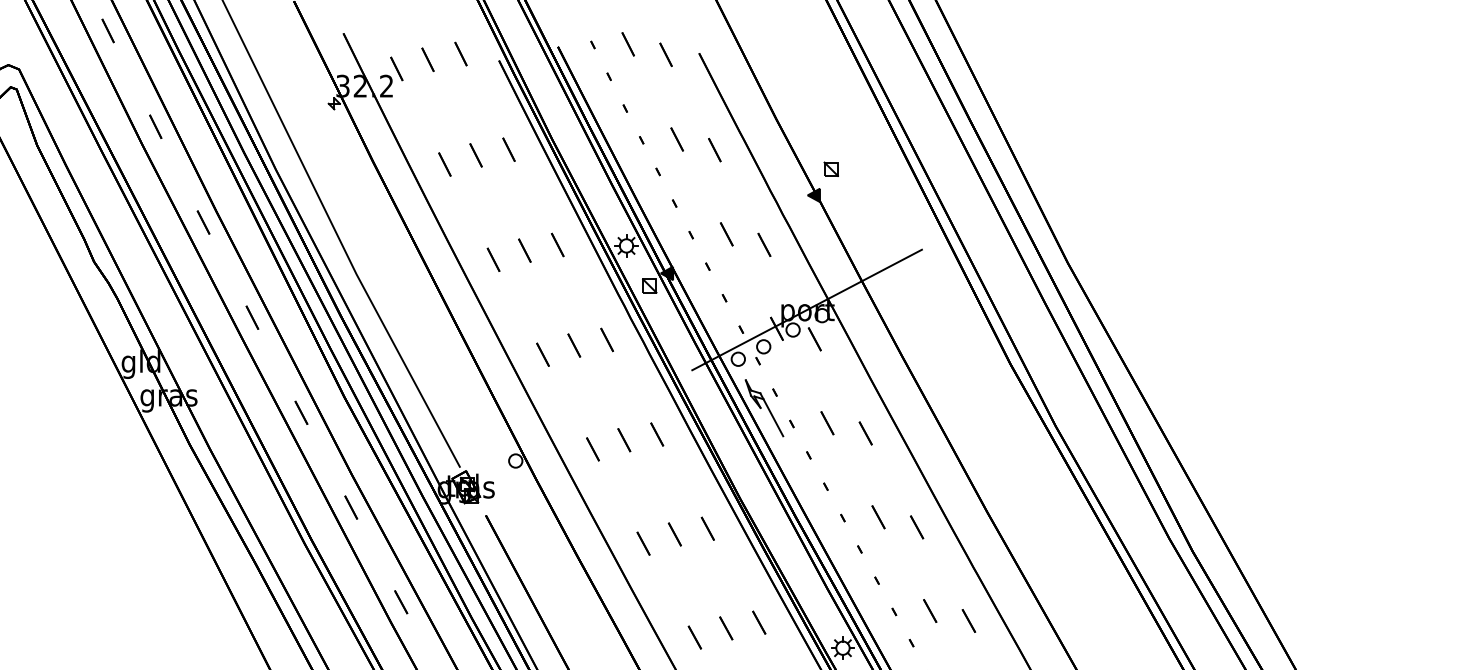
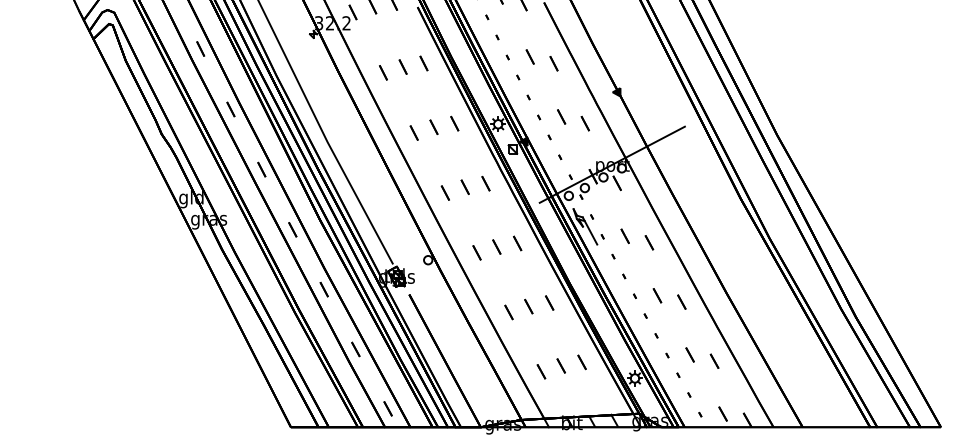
part: (831, 168) -> (627, 75), removed

